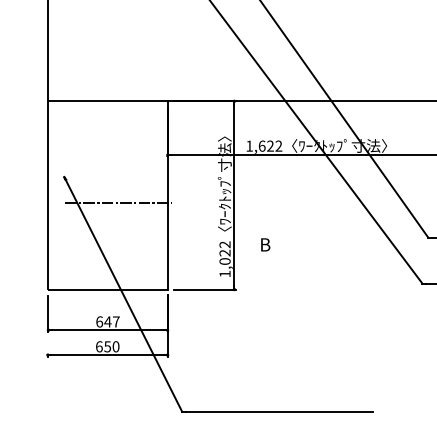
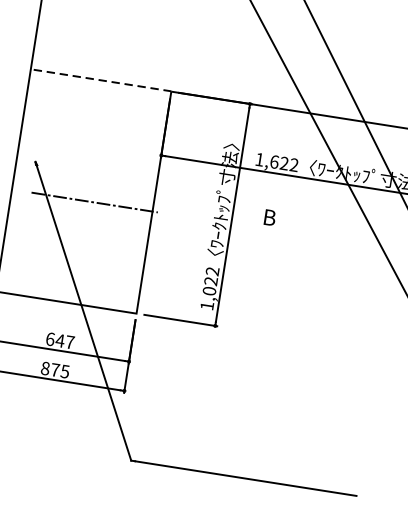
line: (109, 101) -> (102, 81), solid -> dashed
text: (265, 244) -> (269, 217), moved
text: (107, 346) -> (55, 369), 650 -> 875

